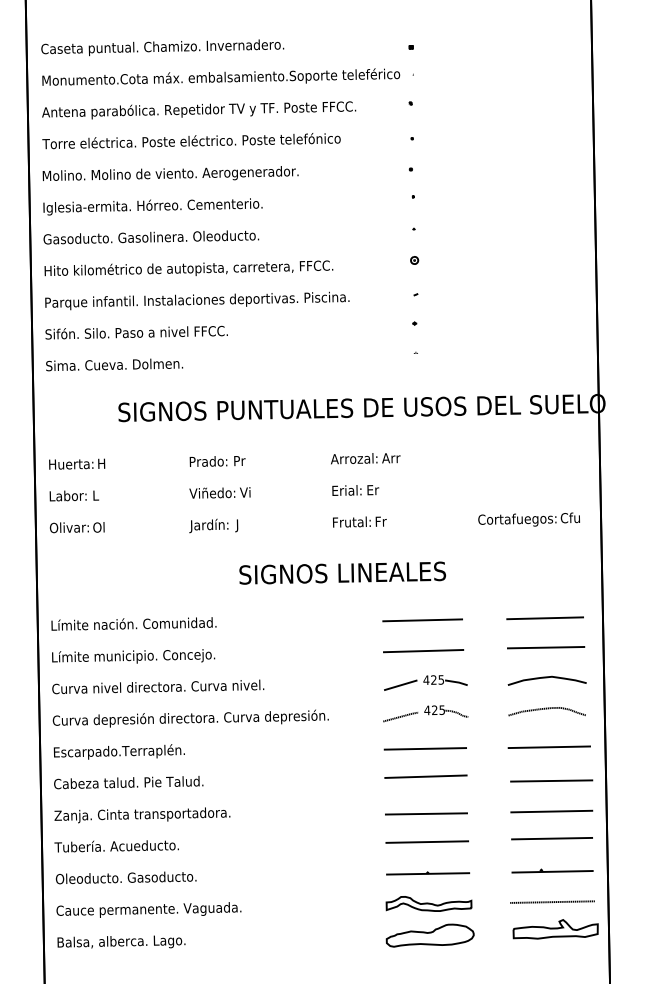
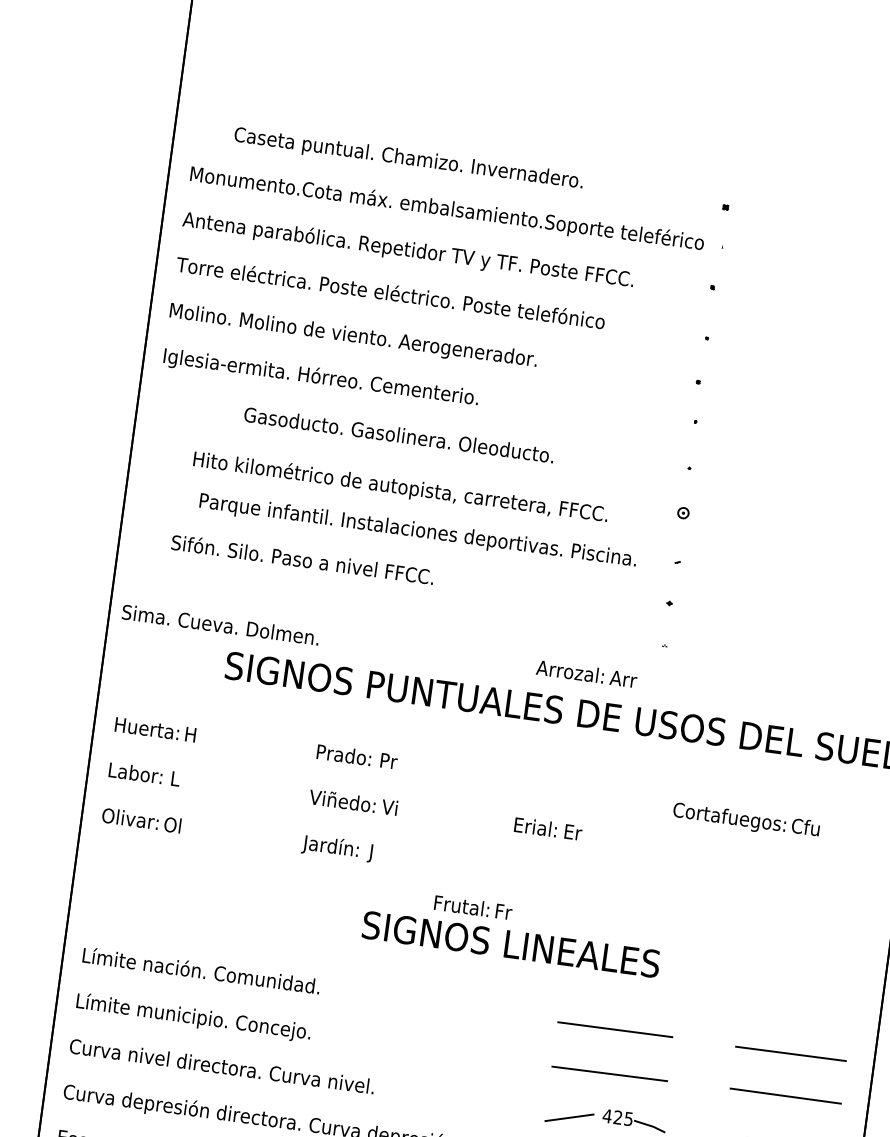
text: (162, 47) -> (408, 158), moved
text: (151, 237) -> (399, 435), moved
text: (188, 268) -> (400, 486), moved
text: (197, 300) -> (418, 530), moved
text: (136, 332) -> (302, 559), moved
text: (114, 364) -> (220, 624), moved
text: (365, 458) -> (586, 673), moved
text: (528, 519) -> (745, 820), moved
text: (359, 521) -> (472, 906), moved

